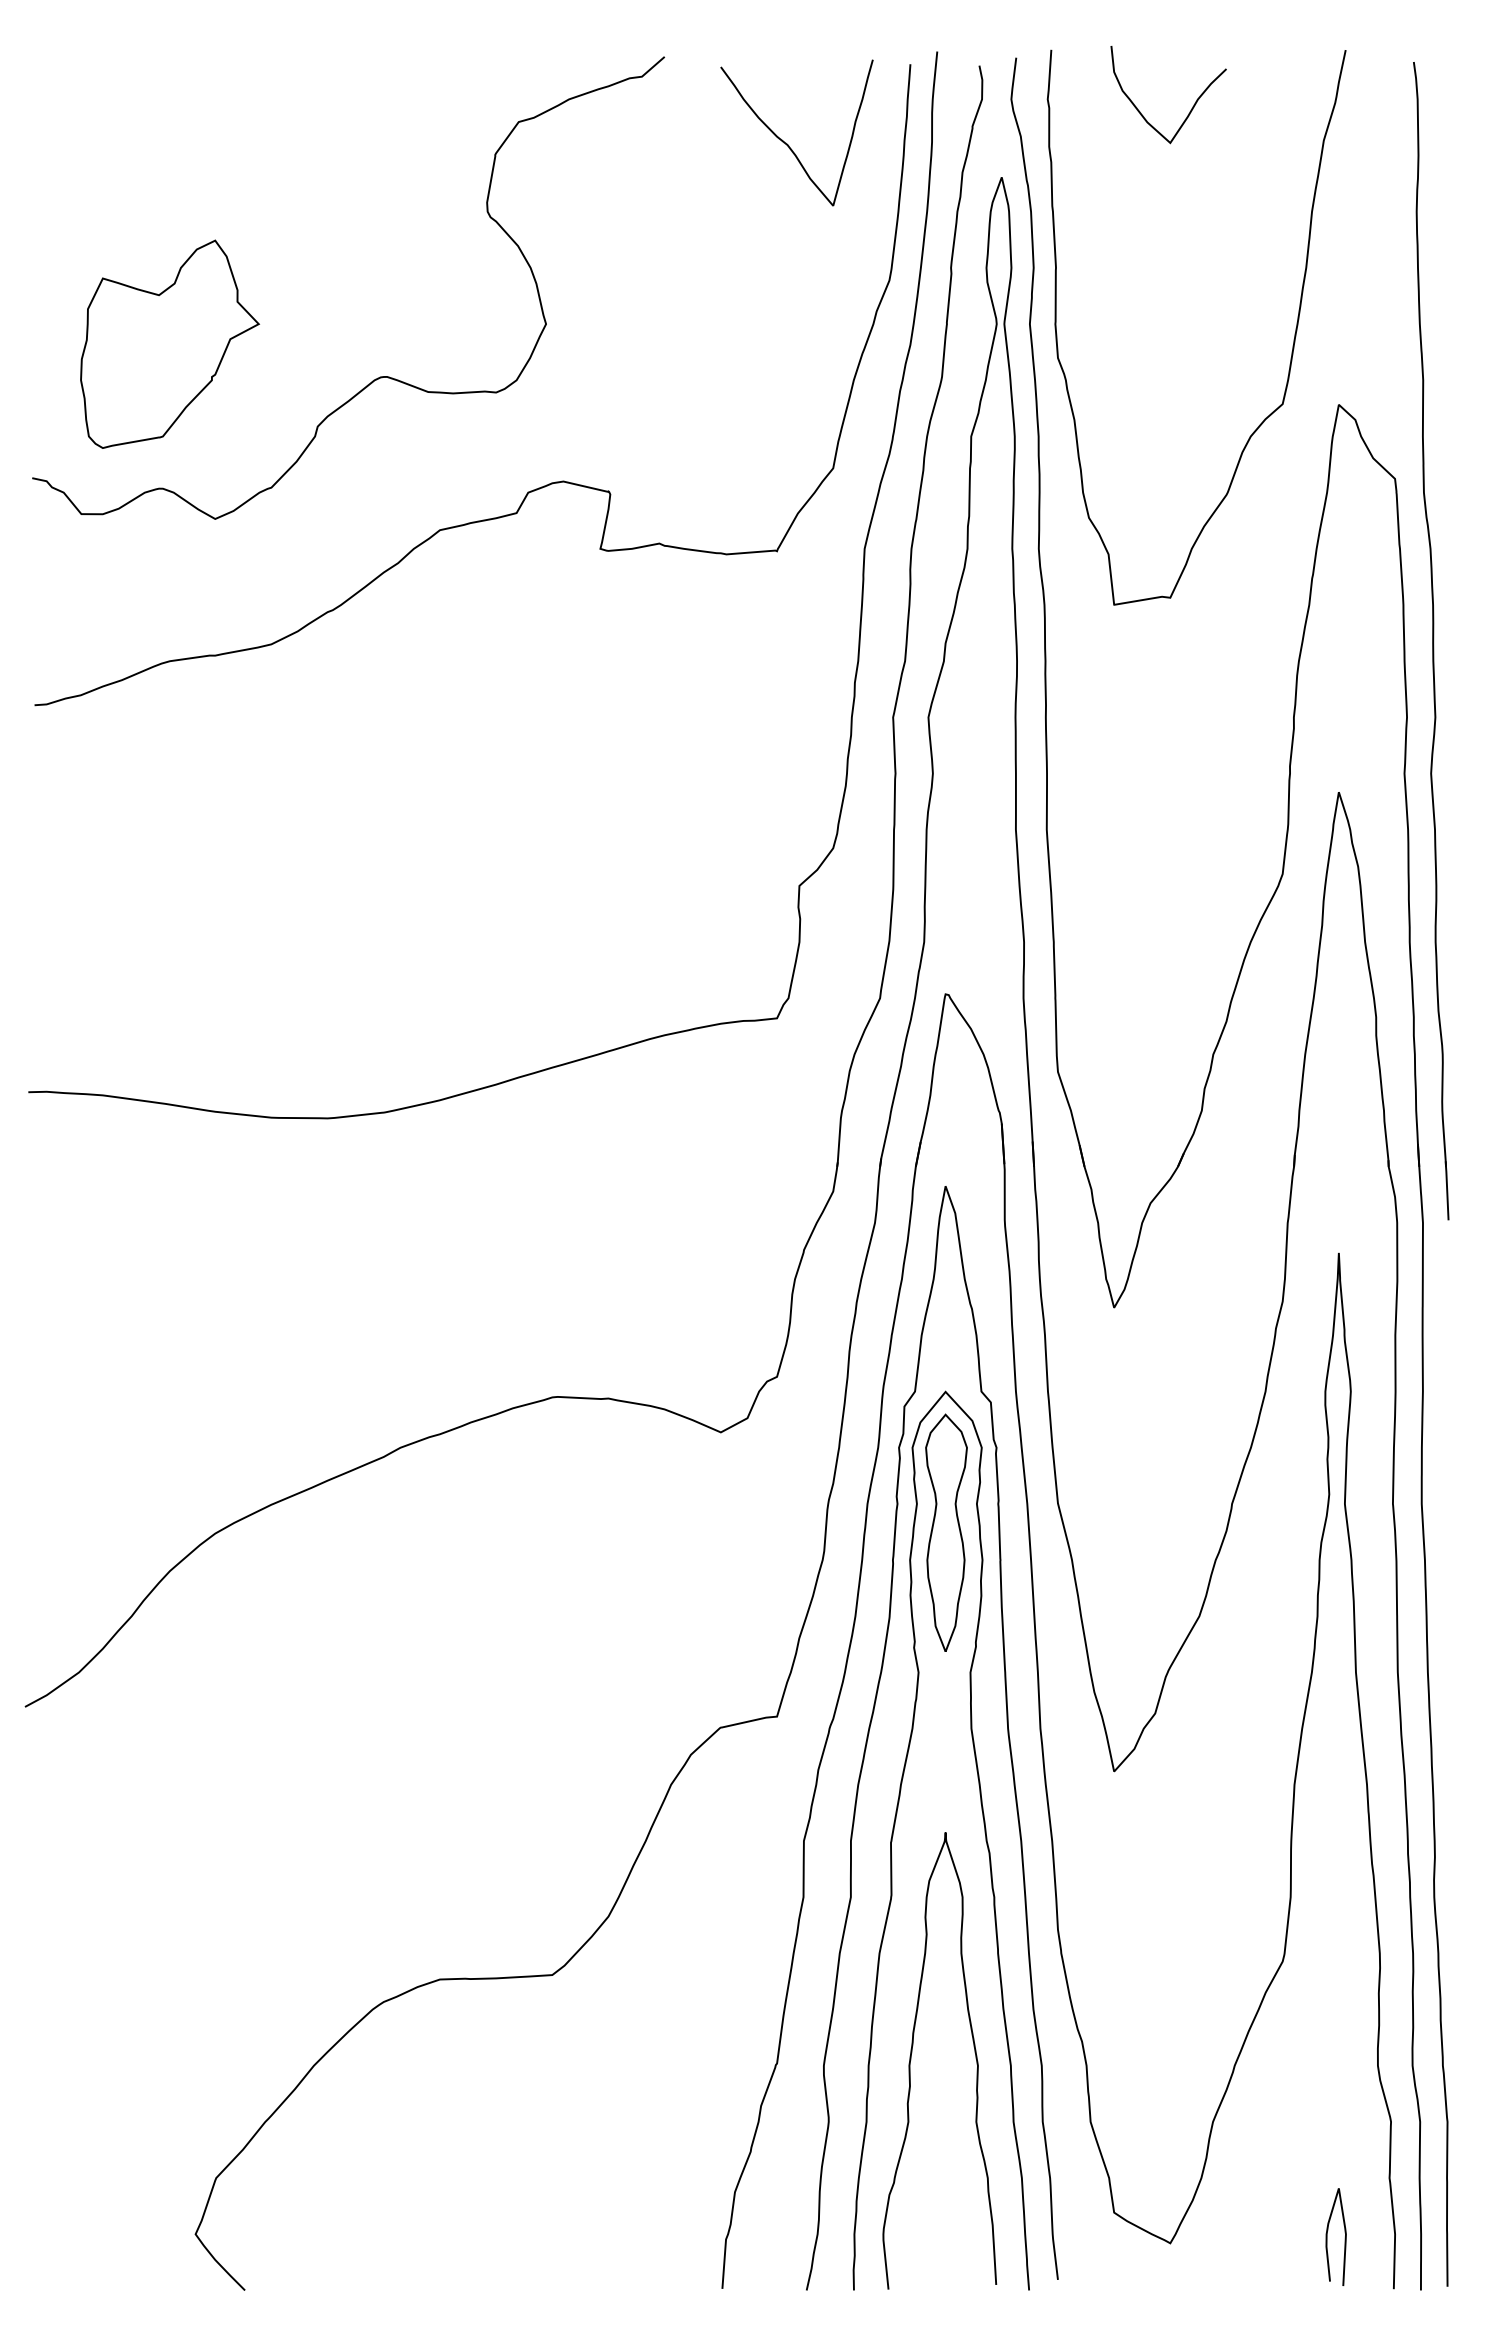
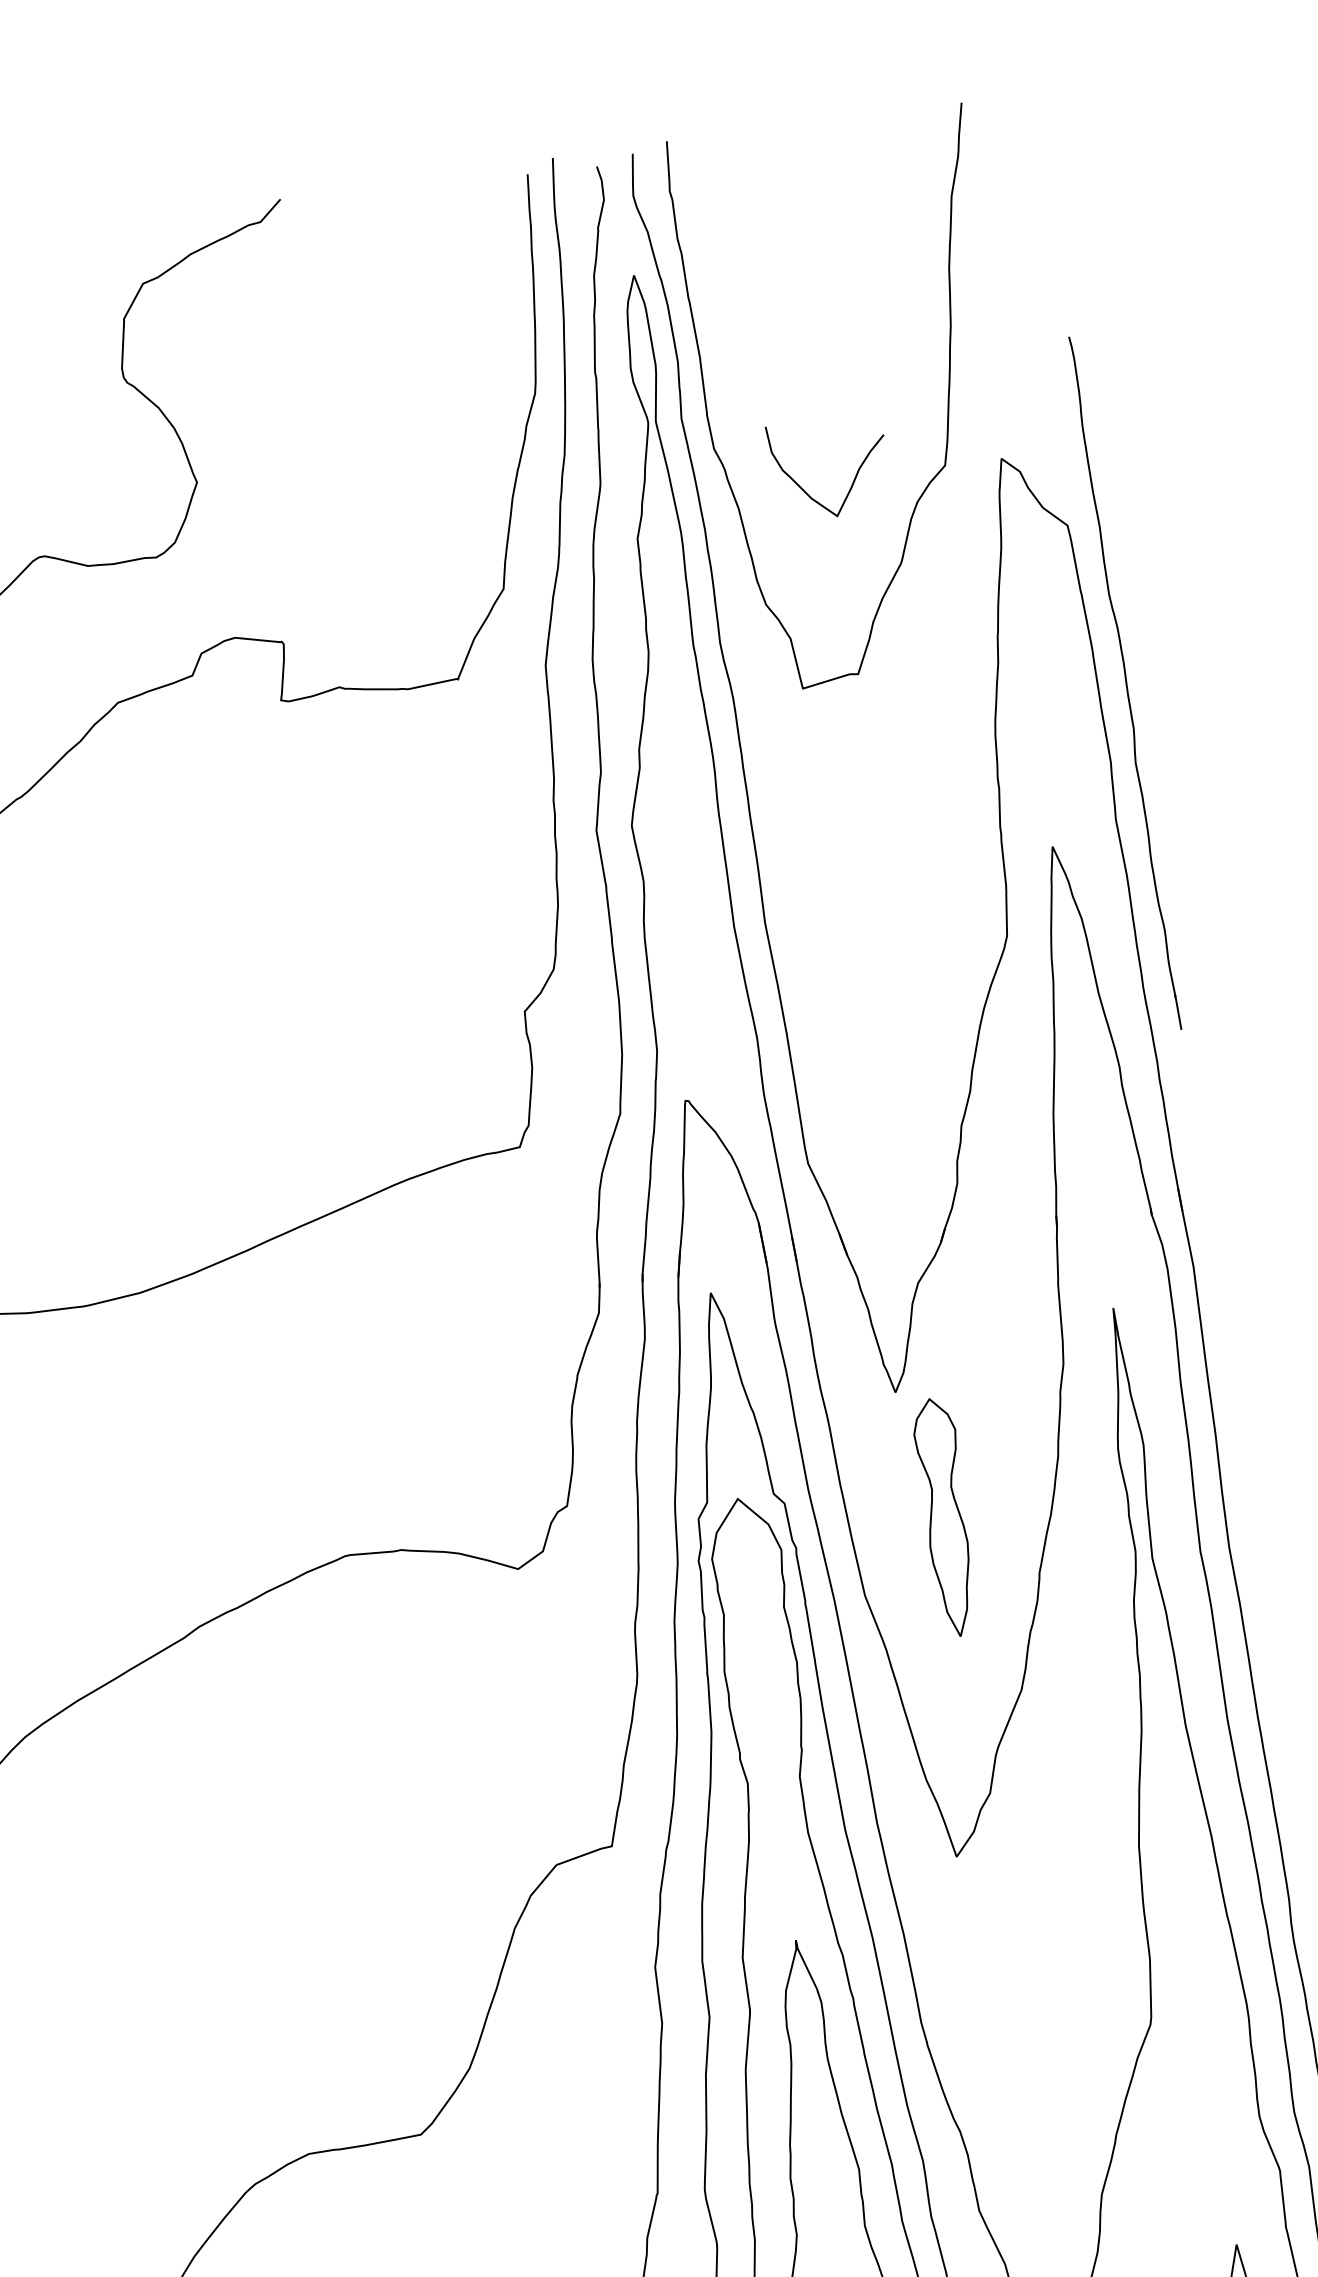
curve: (1192, 106) -> (854, 476), moved
curve: (787, 143) -> (414, 269), removed
part: (1431, 641) -> (1125, 683), size x0.6
part: (946, 1532) -> (945, 1516), moved

